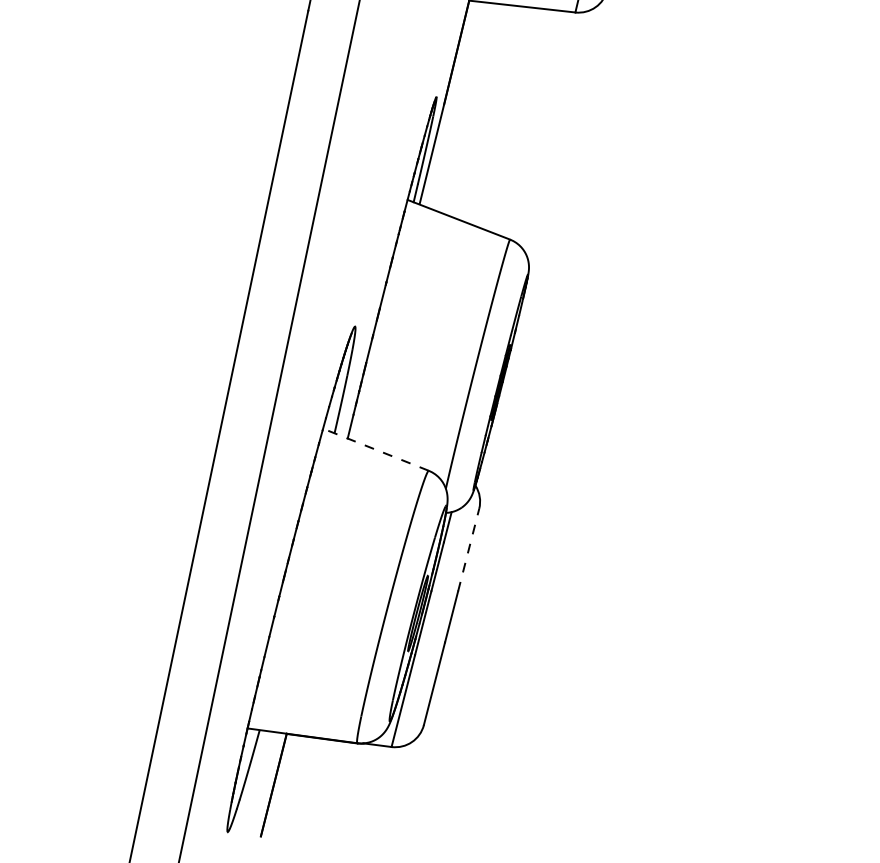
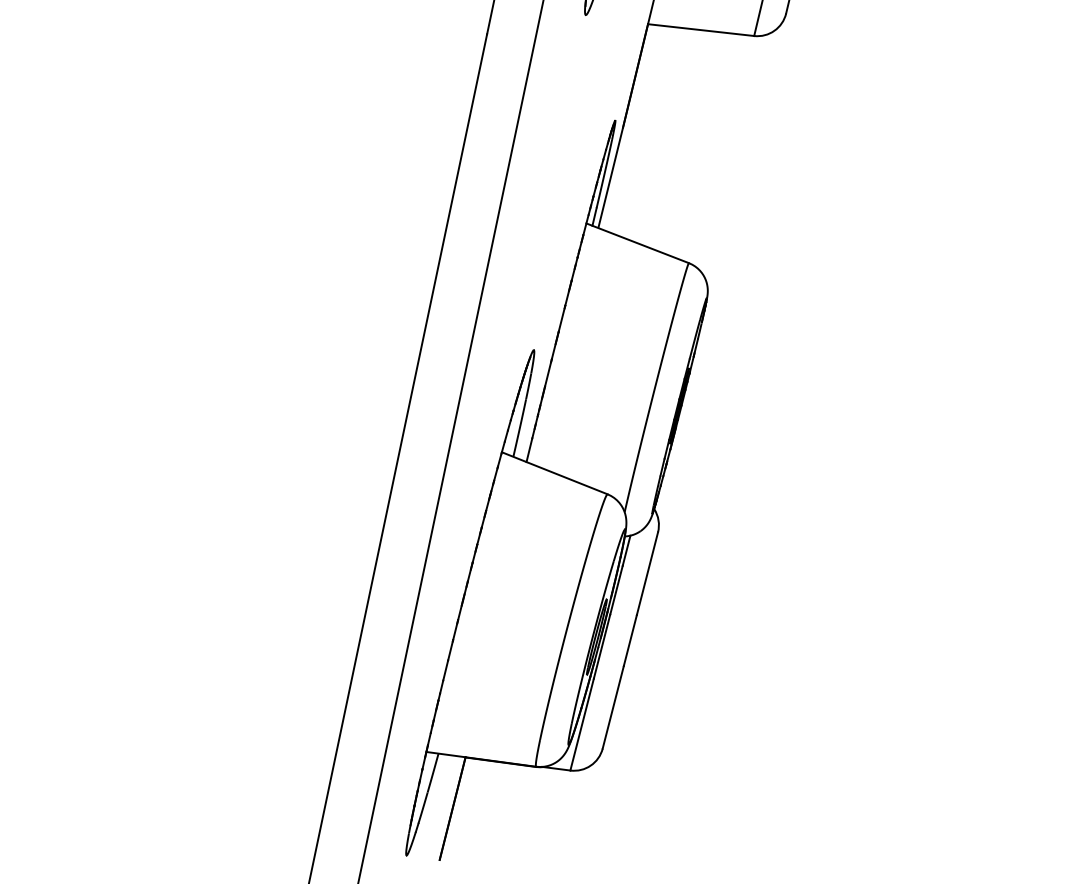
line: (375, 449) -> (554, 473), dashed -> solid
line: (468, 549) -> (647, 573), dashed -> solid

